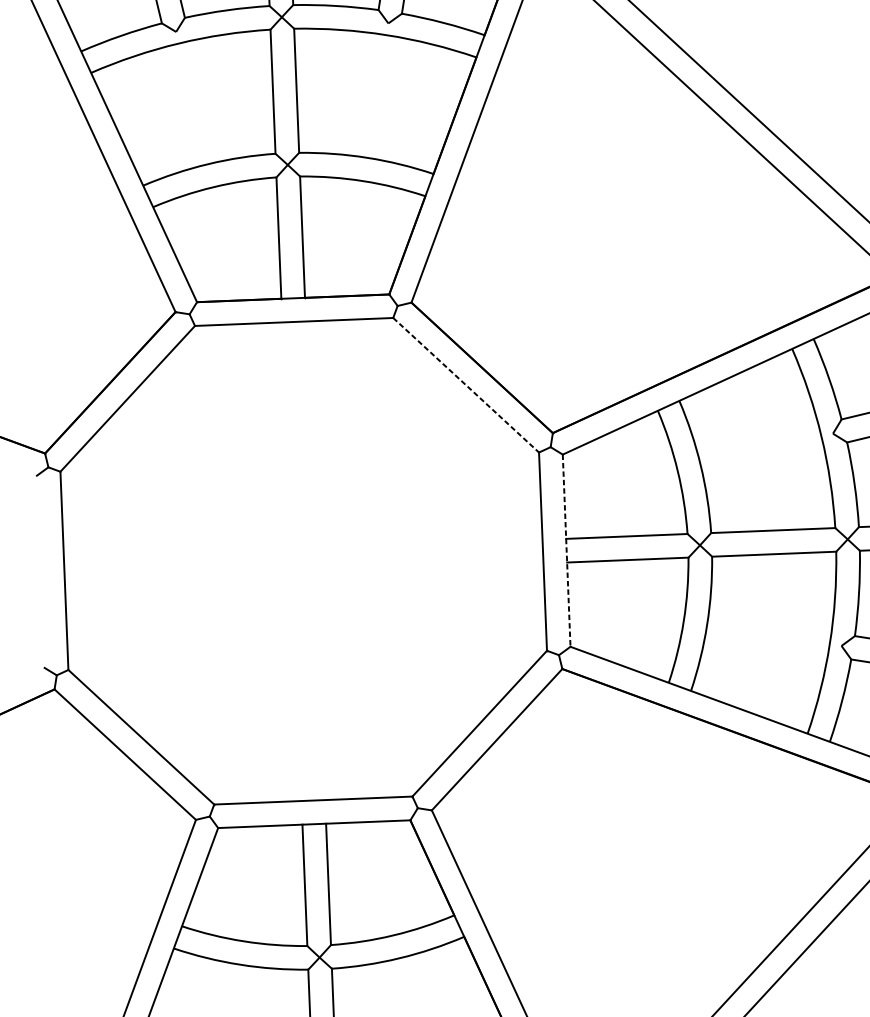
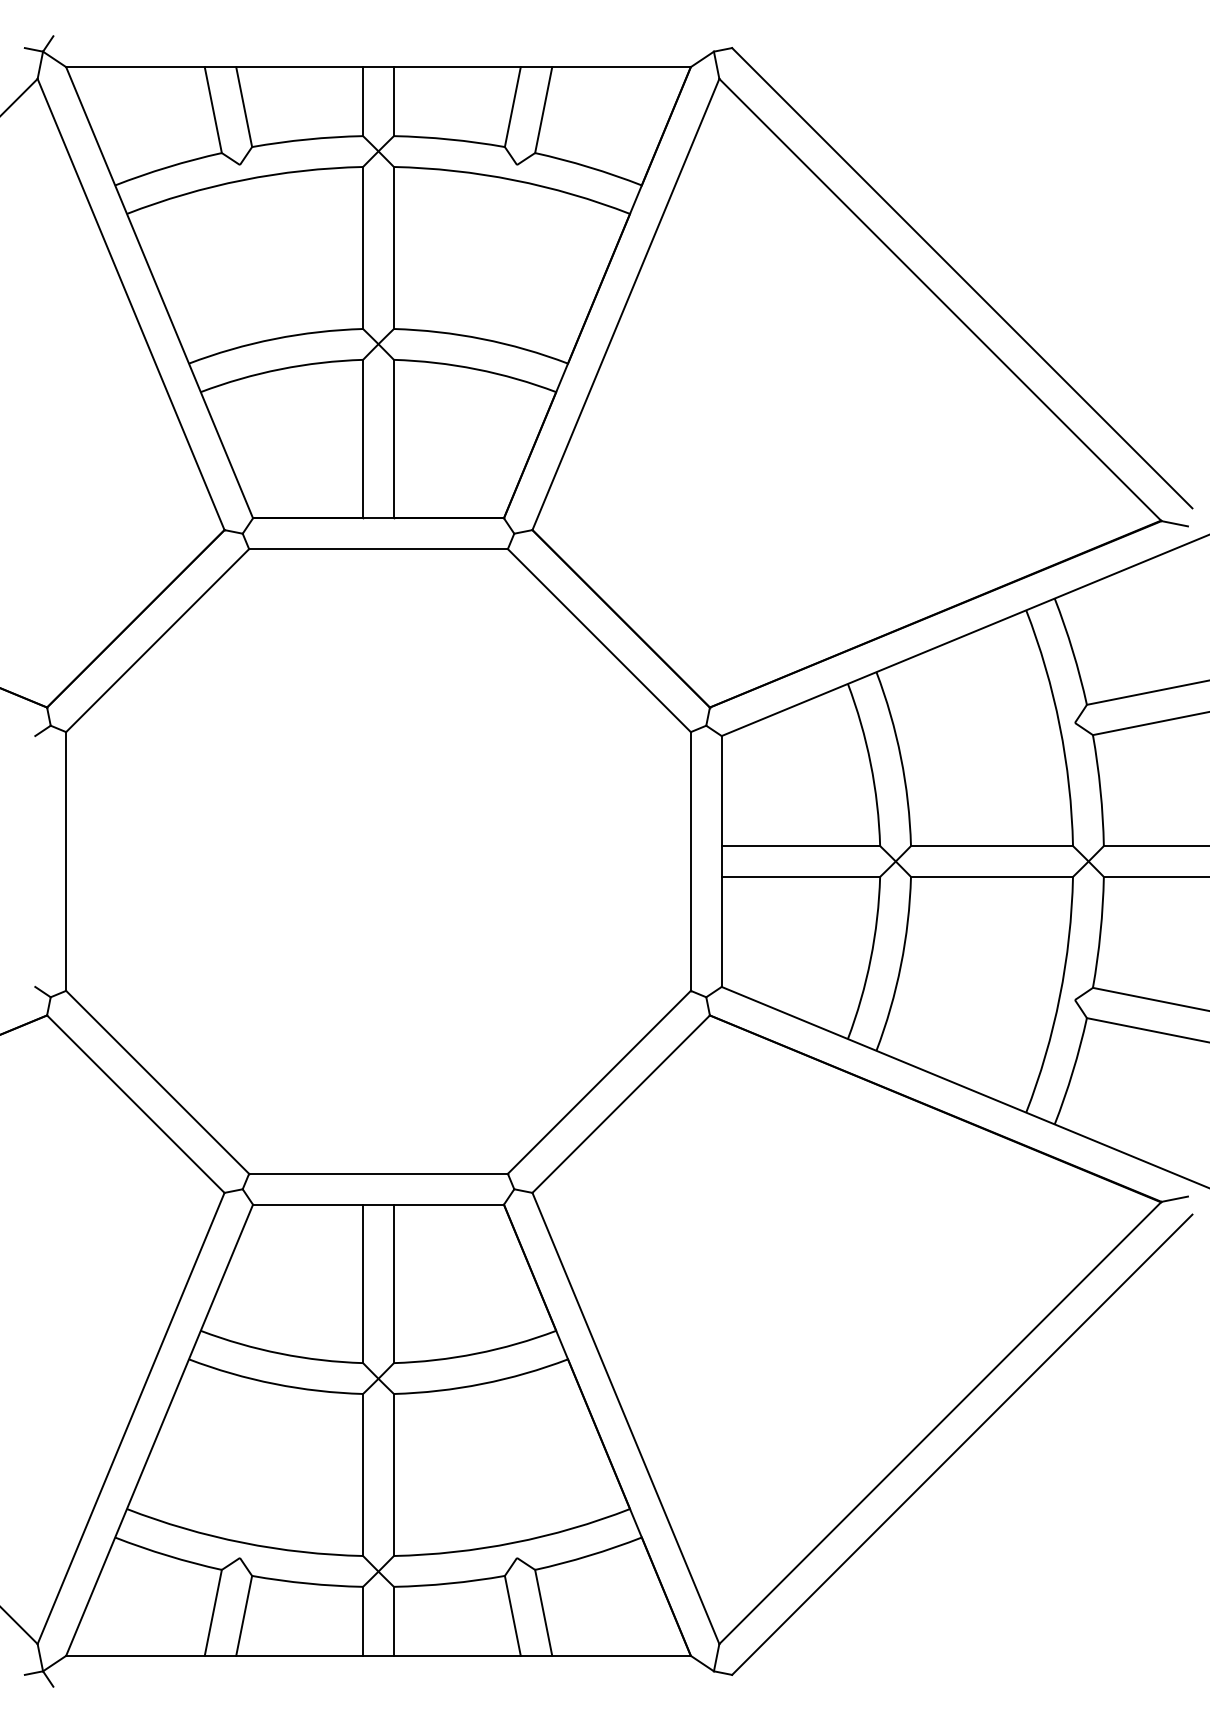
line: (466, 385) -> (599, 640), dashed -> solid
line: (566, 550) -> (721, 861), dashed -> solid

